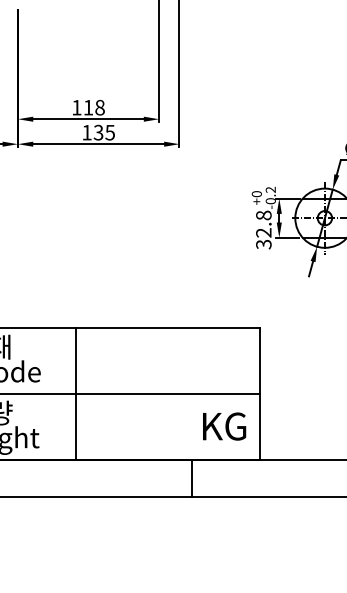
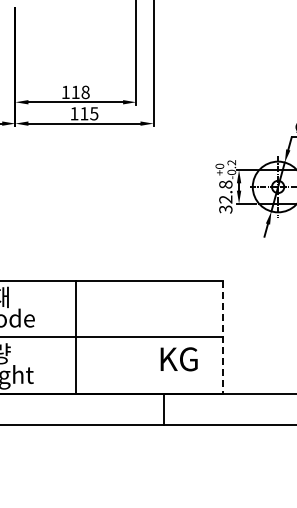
text: (98, 132) -> (84, 113), 135 -> 115
line: (75, 392) -> (75, 336), moved
line: (259, 394) -> (222, 337), solid -> dashed
text: (223, 426) -> (178, 359), moved

